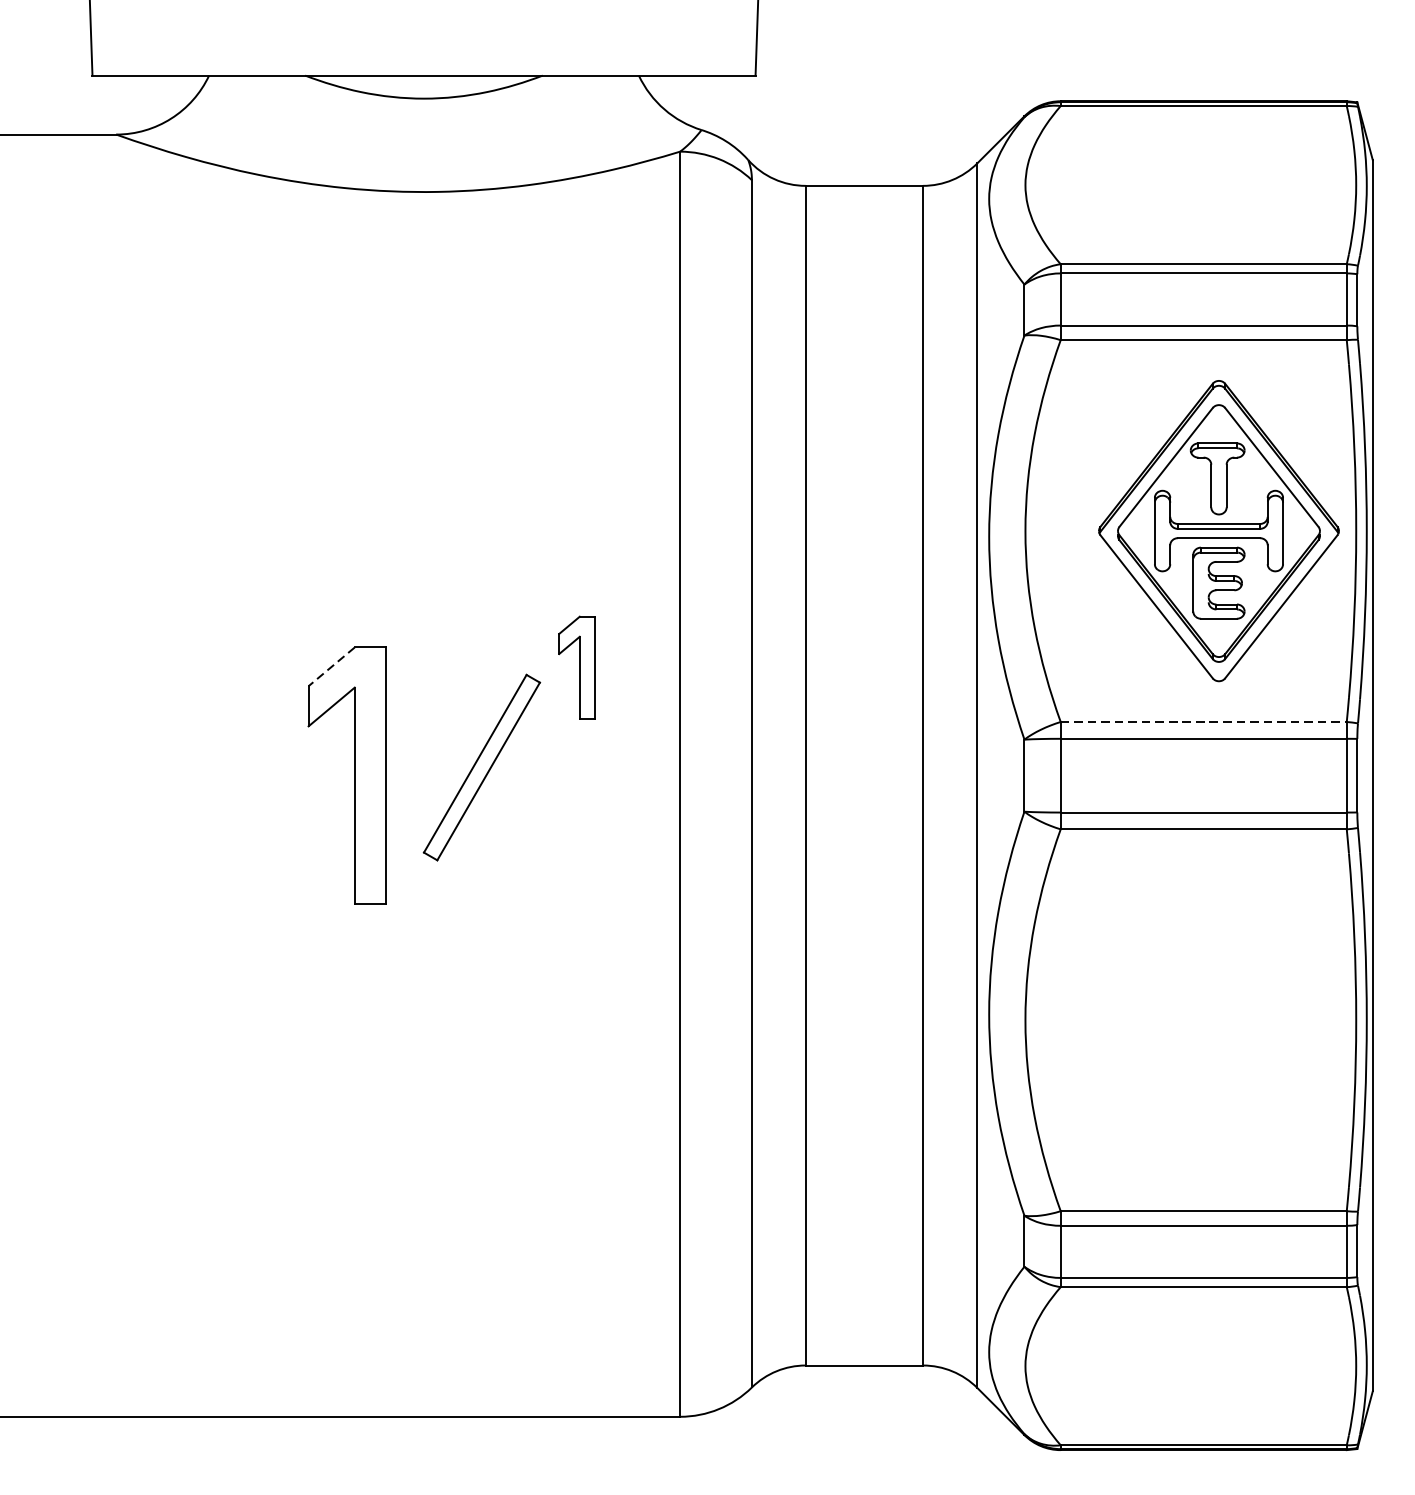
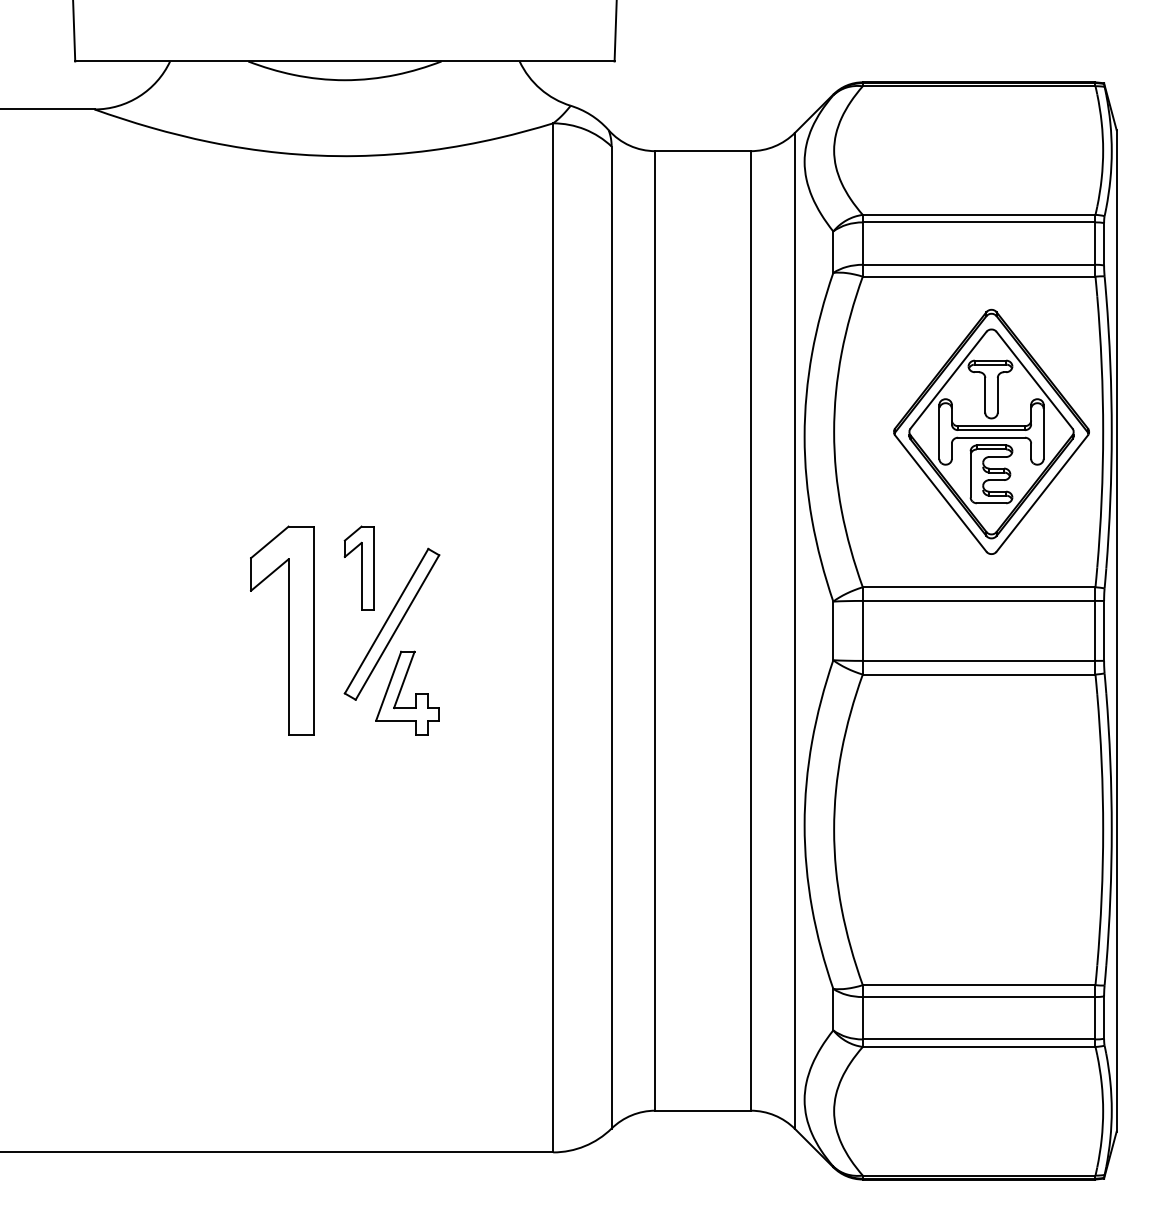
line: (331, 666) -> (269, 542), dashed -> solid
part: (575, 666) -> (358, 567), moved
line: (1204, 722) -> (979, 587), dashed -> solid
part: (493, 850) -> (401, 691), added

